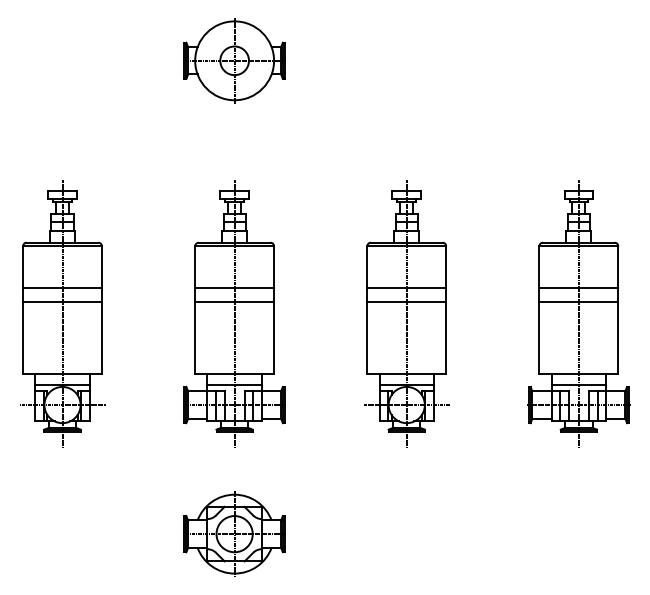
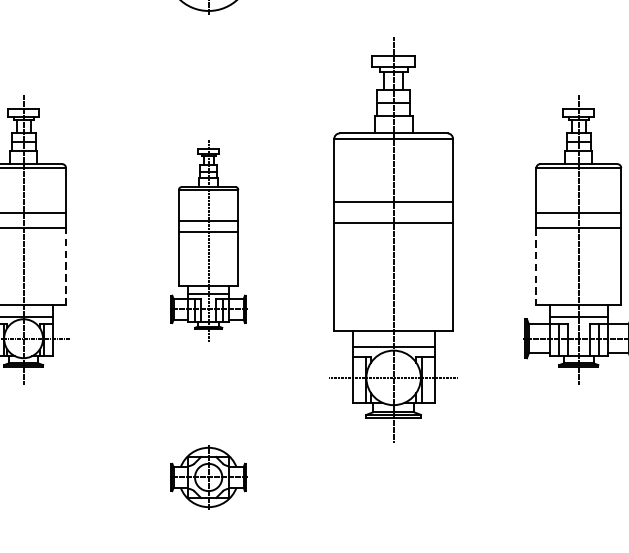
part: (234, 313) -> (208, 240), size x0.7
part: (406, 313) -> (393, 240), size x1.4
line: (101, 338) -> (65, 267), solid -> dashed
line: (539, 338) -> (536, 267), solid -> dashed
part: (234, 533) -> (208, 476), size x0.7

